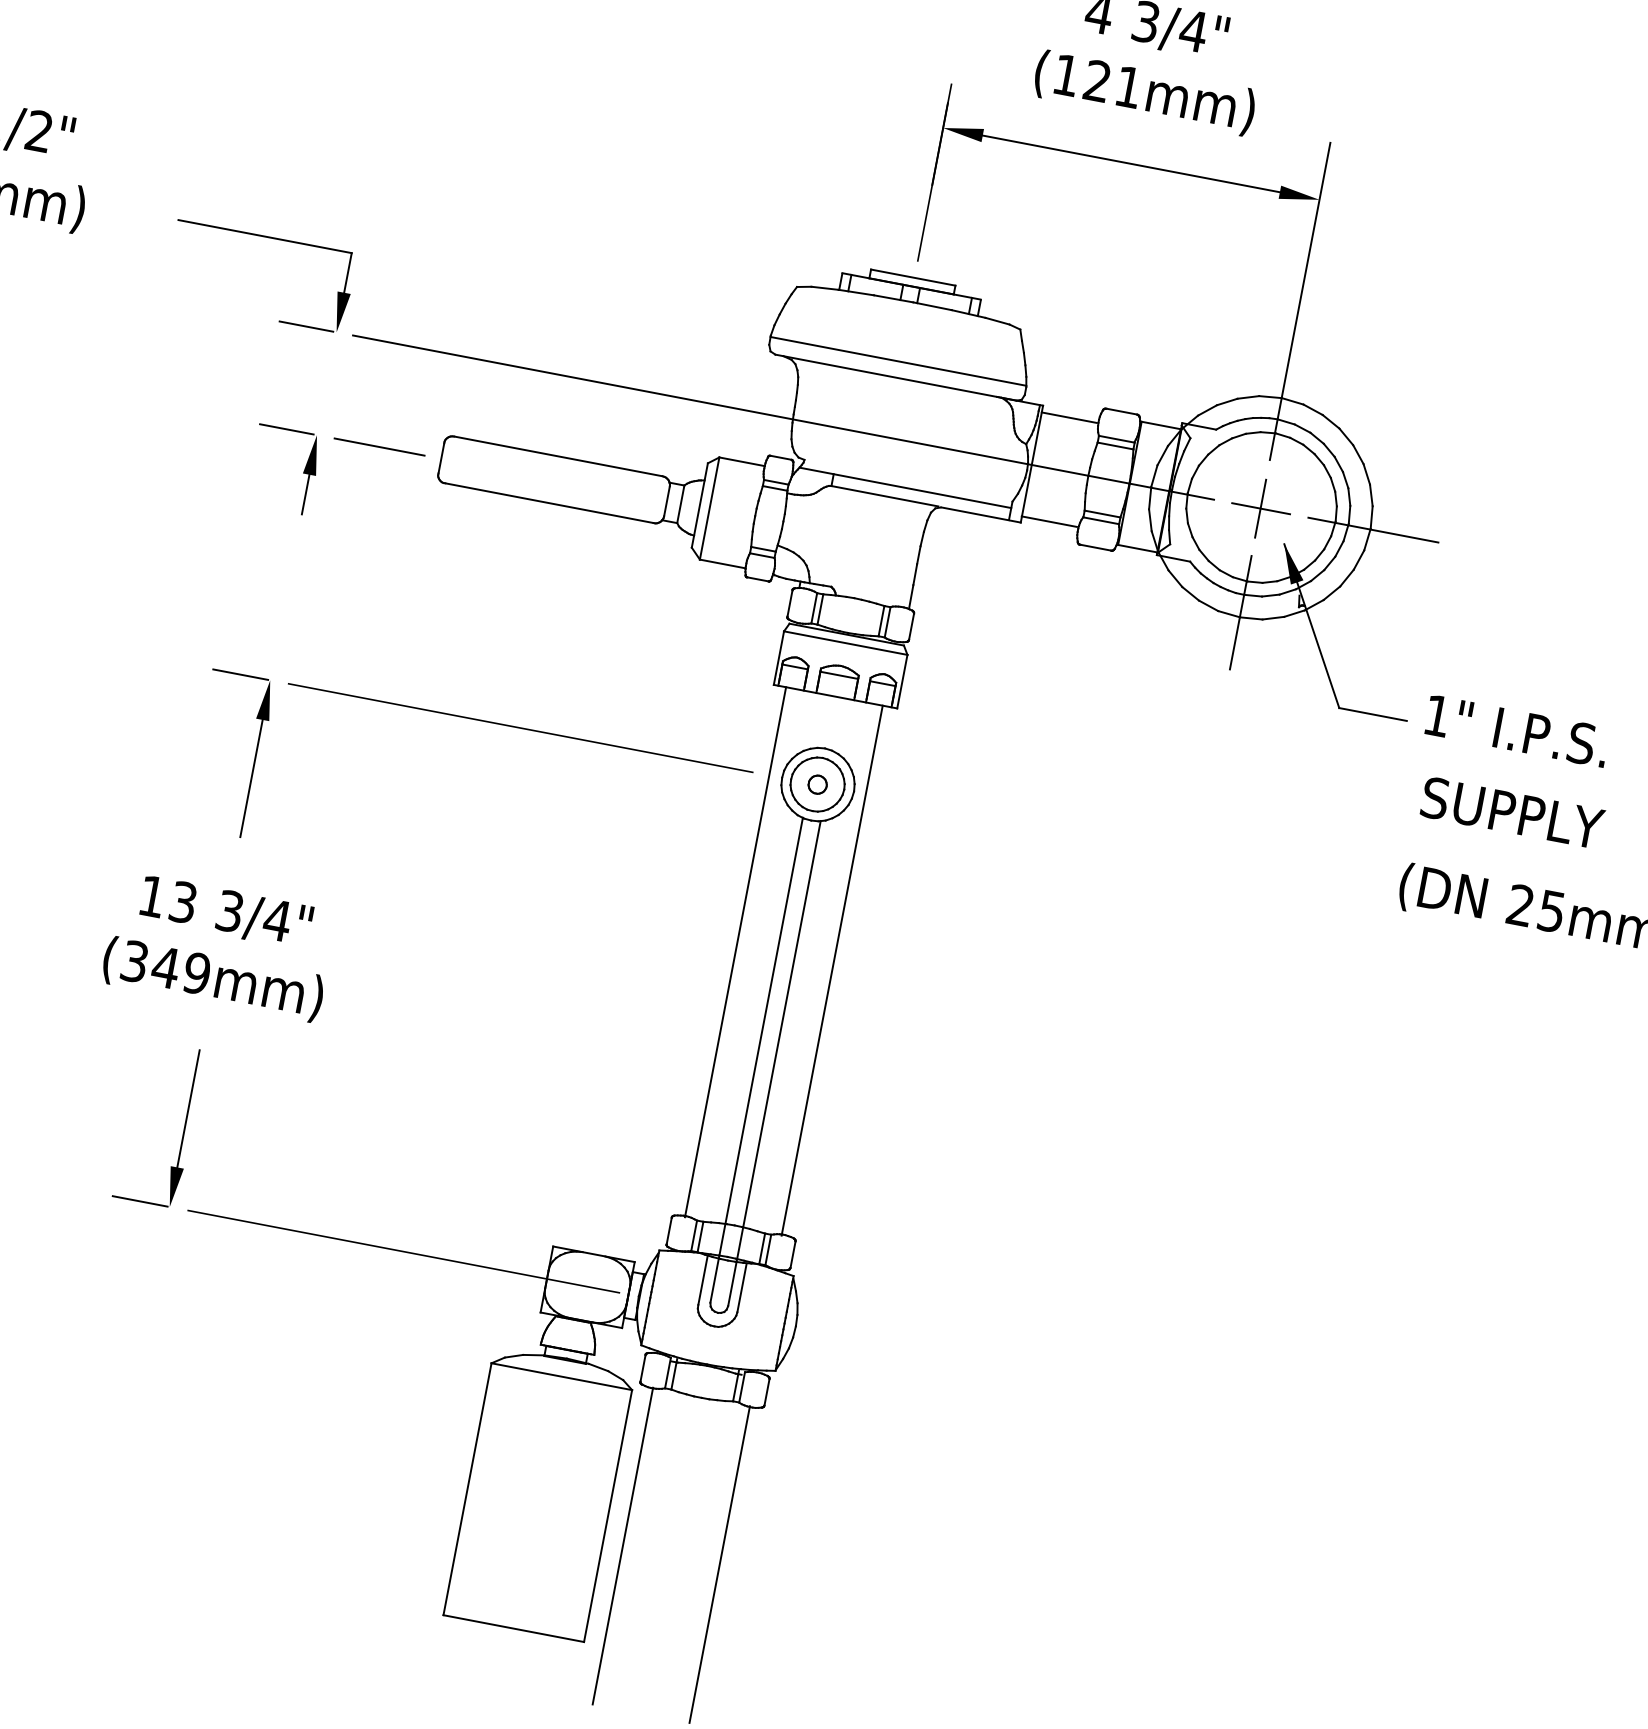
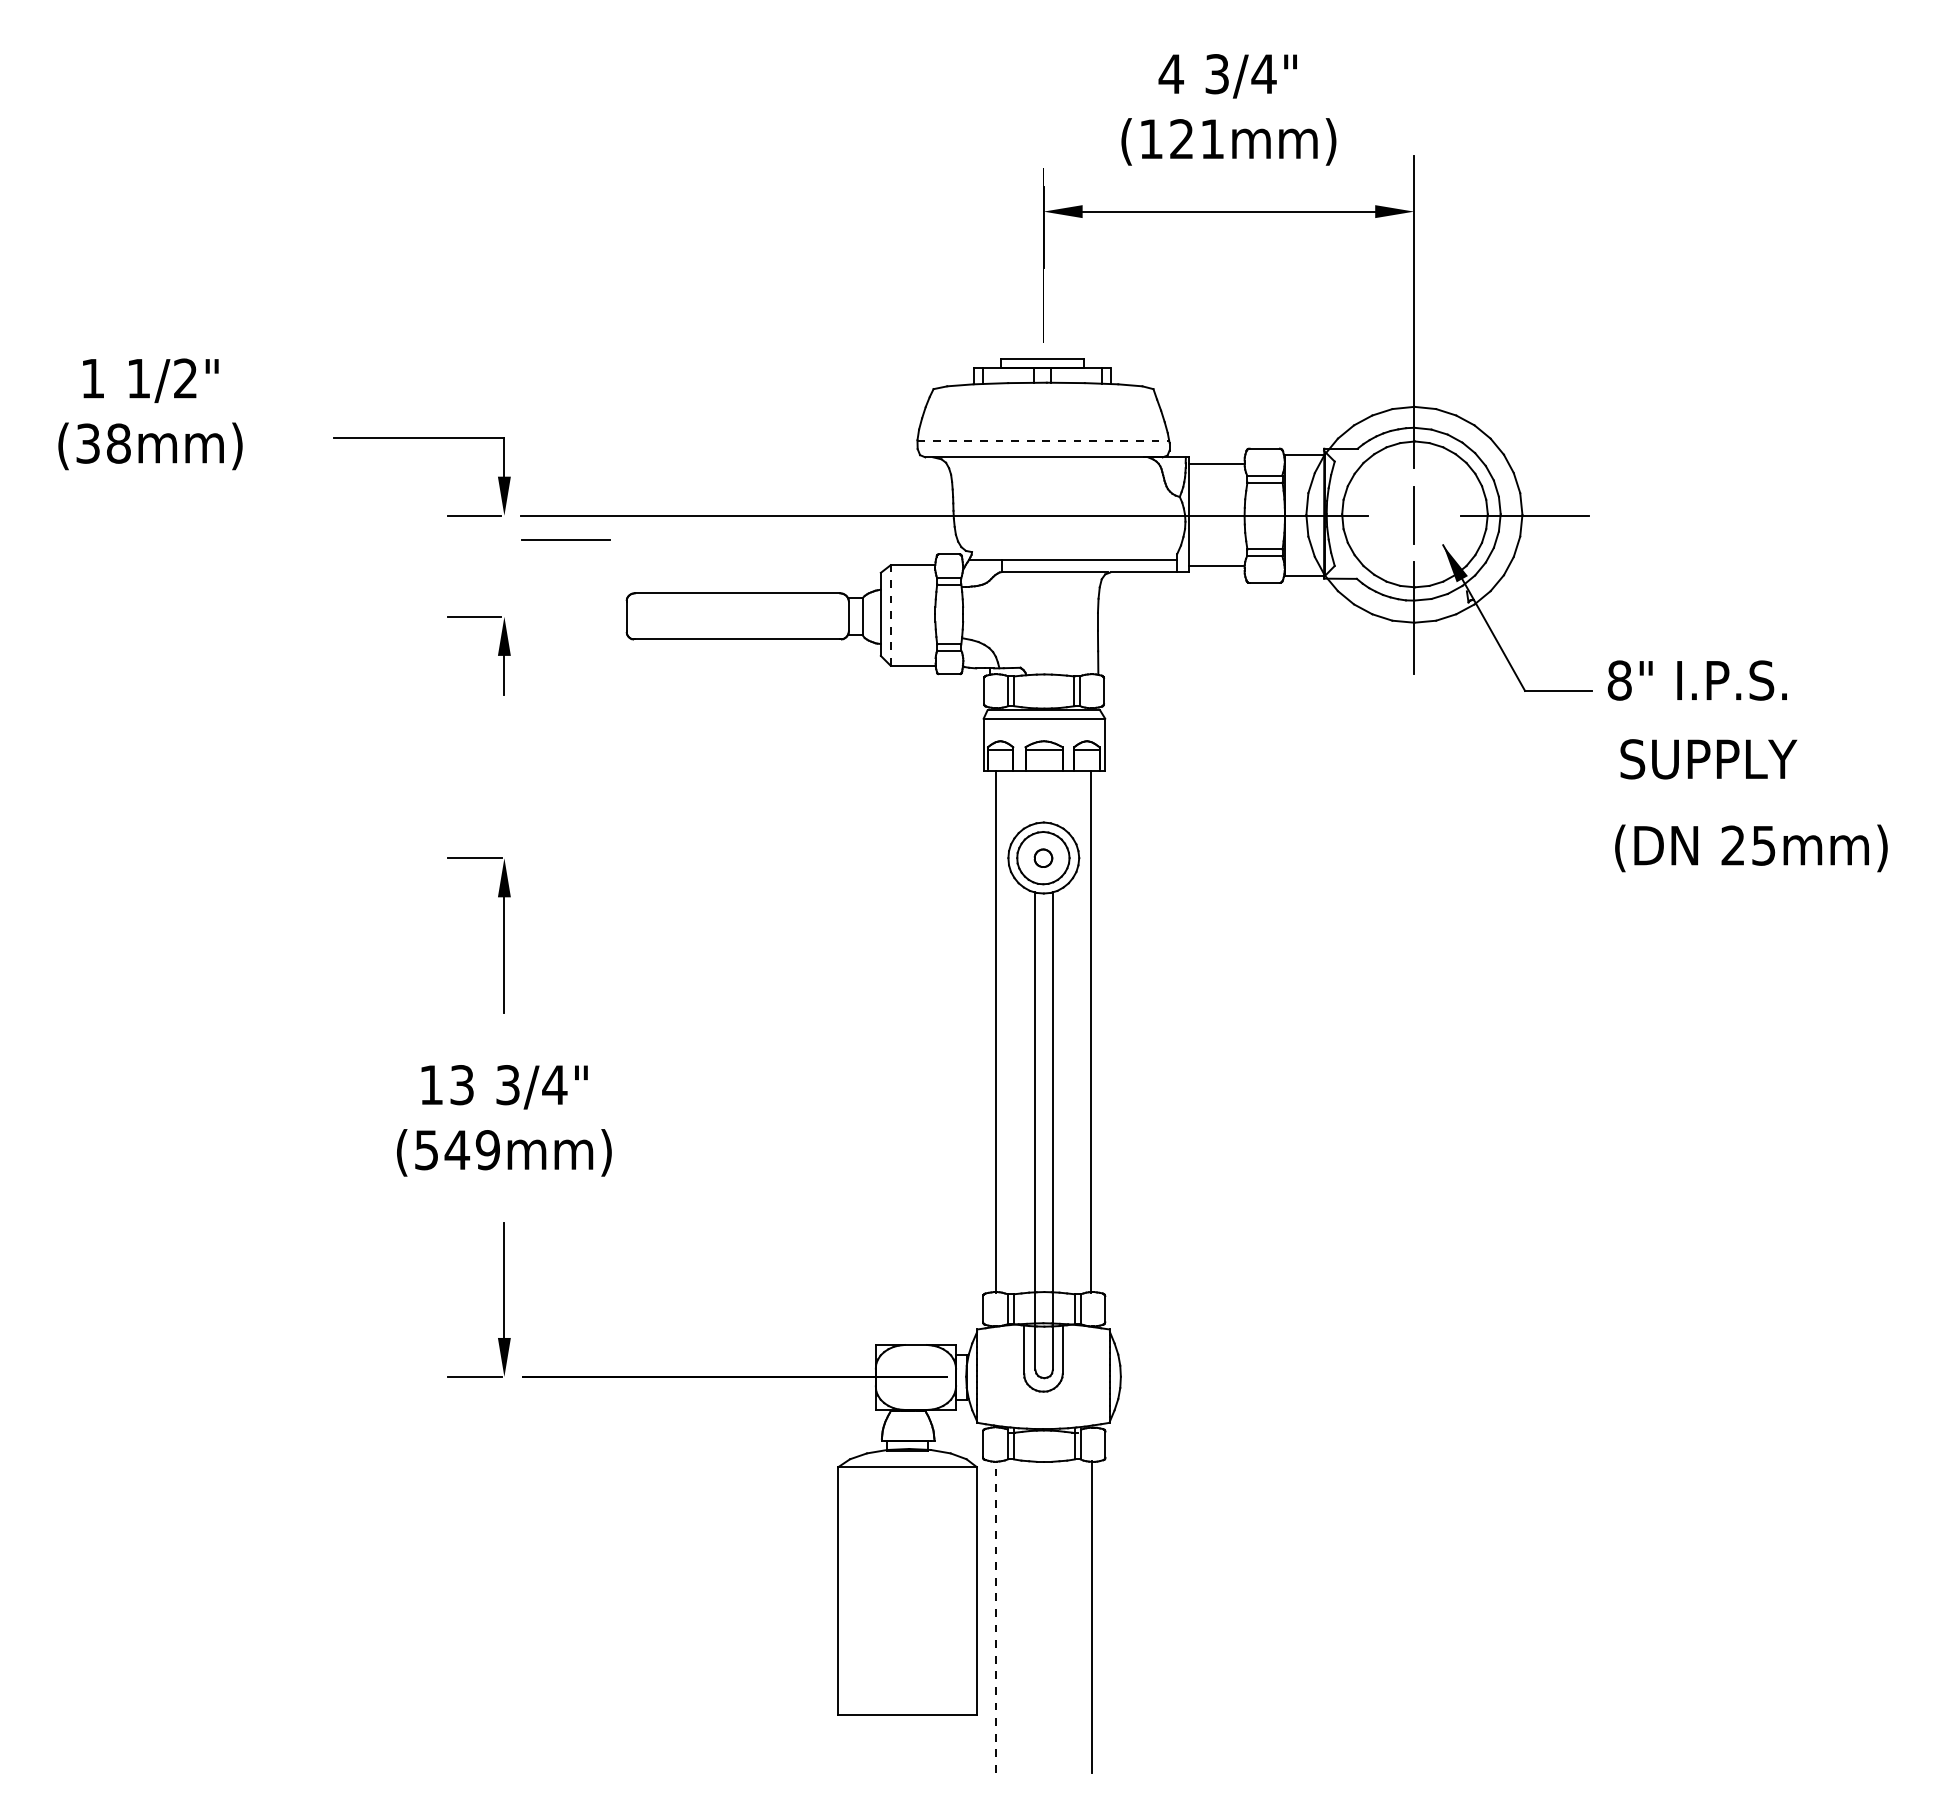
line: (898, 361) -> (1043, 441), solid -> dashed
line: (379, 446) -> (565, 539), moved
line: (709, 507) -> (890, 614), solid -> dashed
line: (1260, 508) -> (1414, 515), removed
text: (1437, 715) -> (1619, 680), 1" -> 8"
line: (520, 728) -> (750, 858), removed
text: (134, 960) -> (426, 1149), (349mm) -> (549mm)
line: (623, 1545) -> (996, 1616), solid -> dashed

